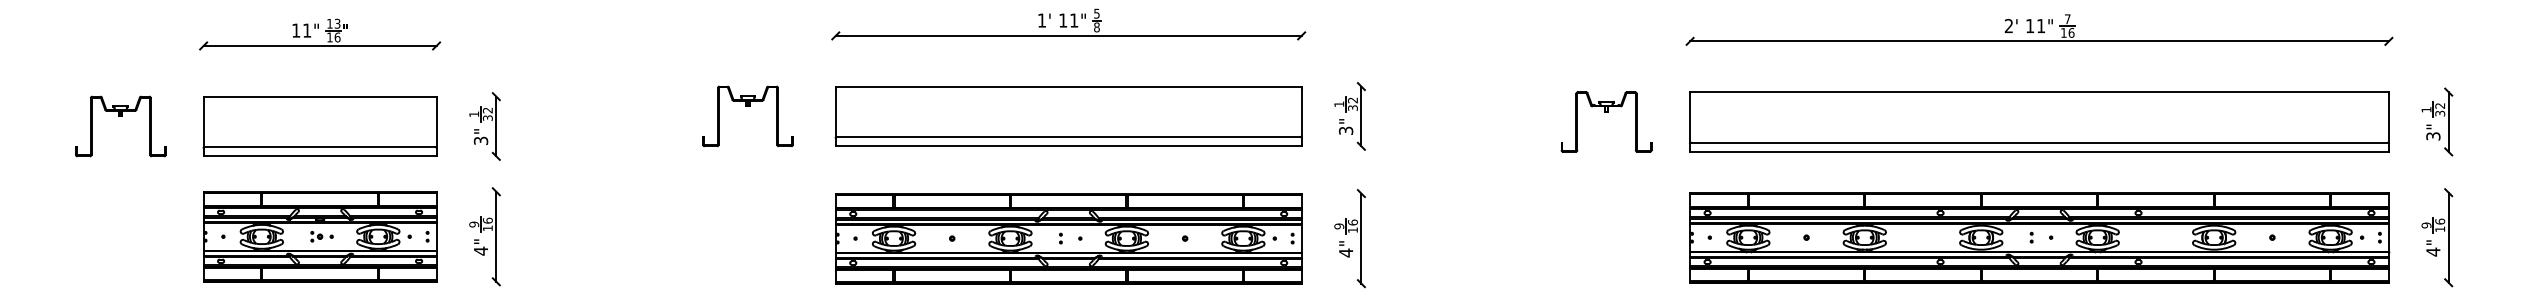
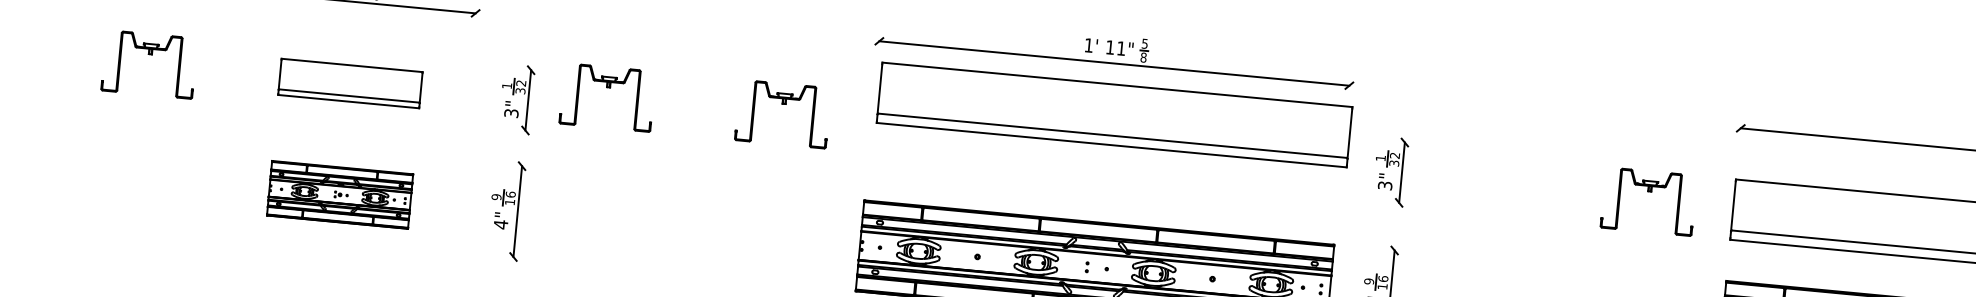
part: (573, 106) -> (608, 87), added
part: (1068, 116) -> (1114, 115), moved
part: (319, 126) -> (349, 83), size x0.6
part: (320, 236) -> (340, 194), size x0.6

